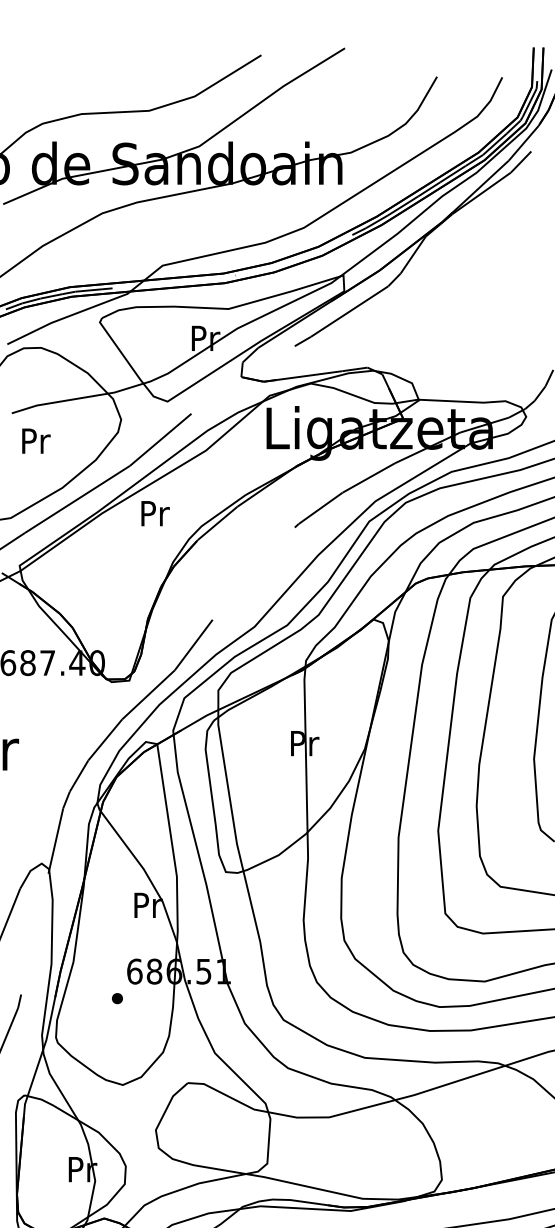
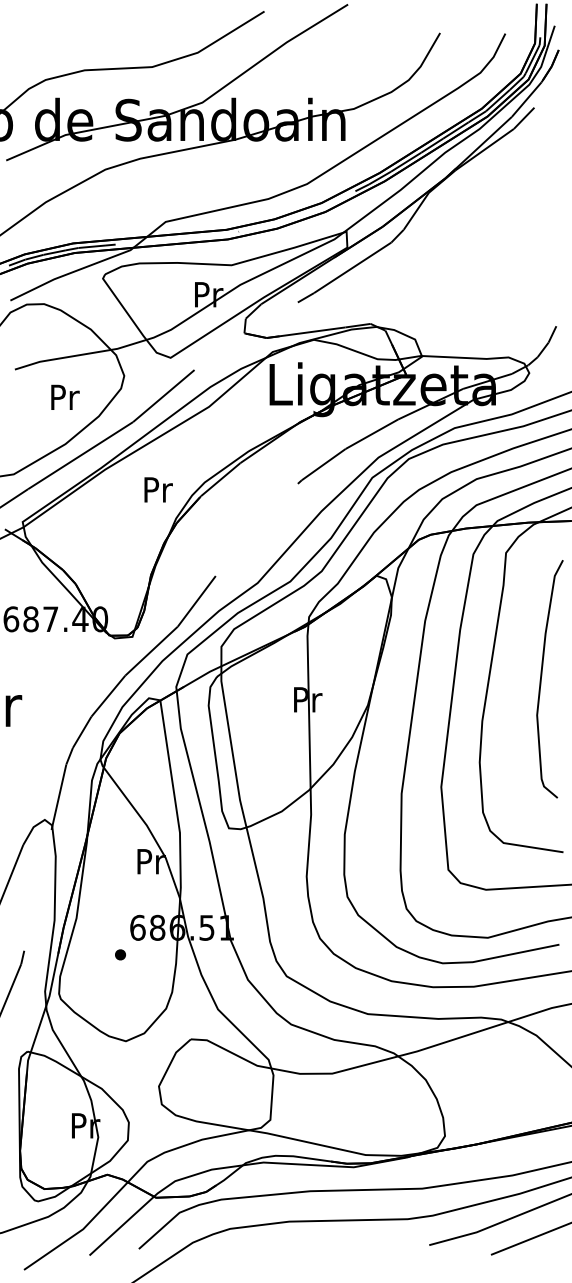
text: (36, 440) -> (65, 396), moved
text: (155, 513) -> (158, 489), moved

